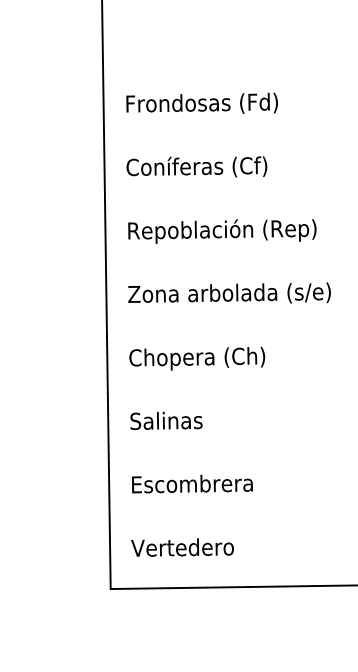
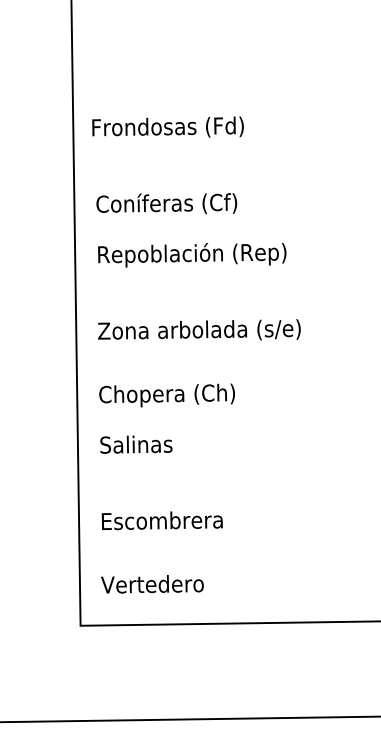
text: (201, 102) -> (167, 126), moved
text: (222, 231) -> (192, 255), moved
text: (166, 420) -> (136, 444), moved

